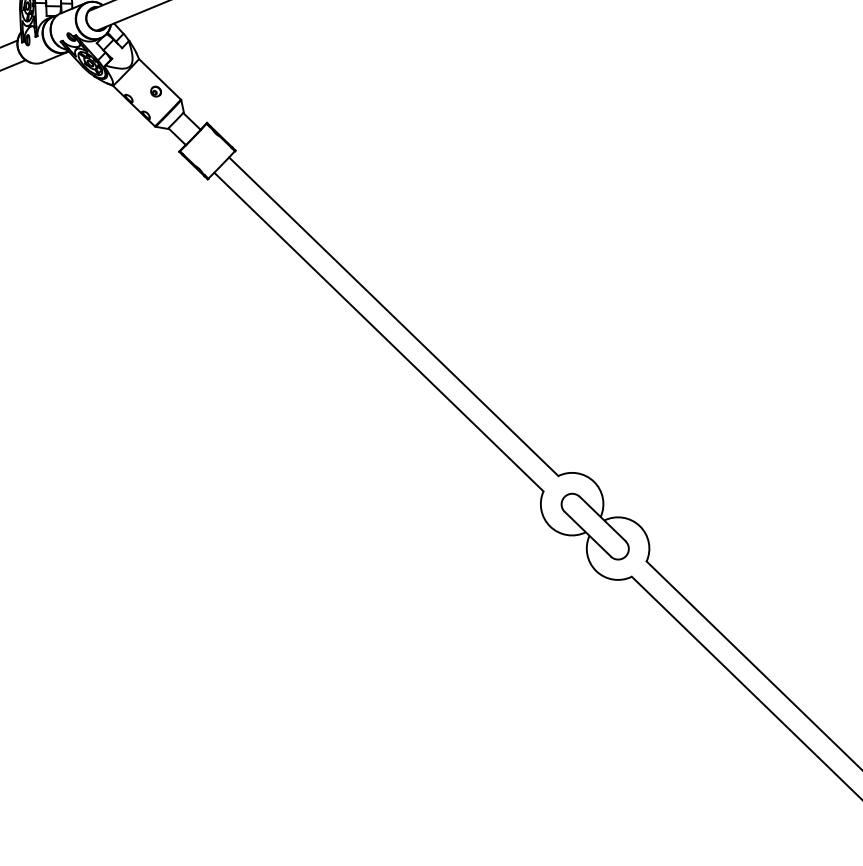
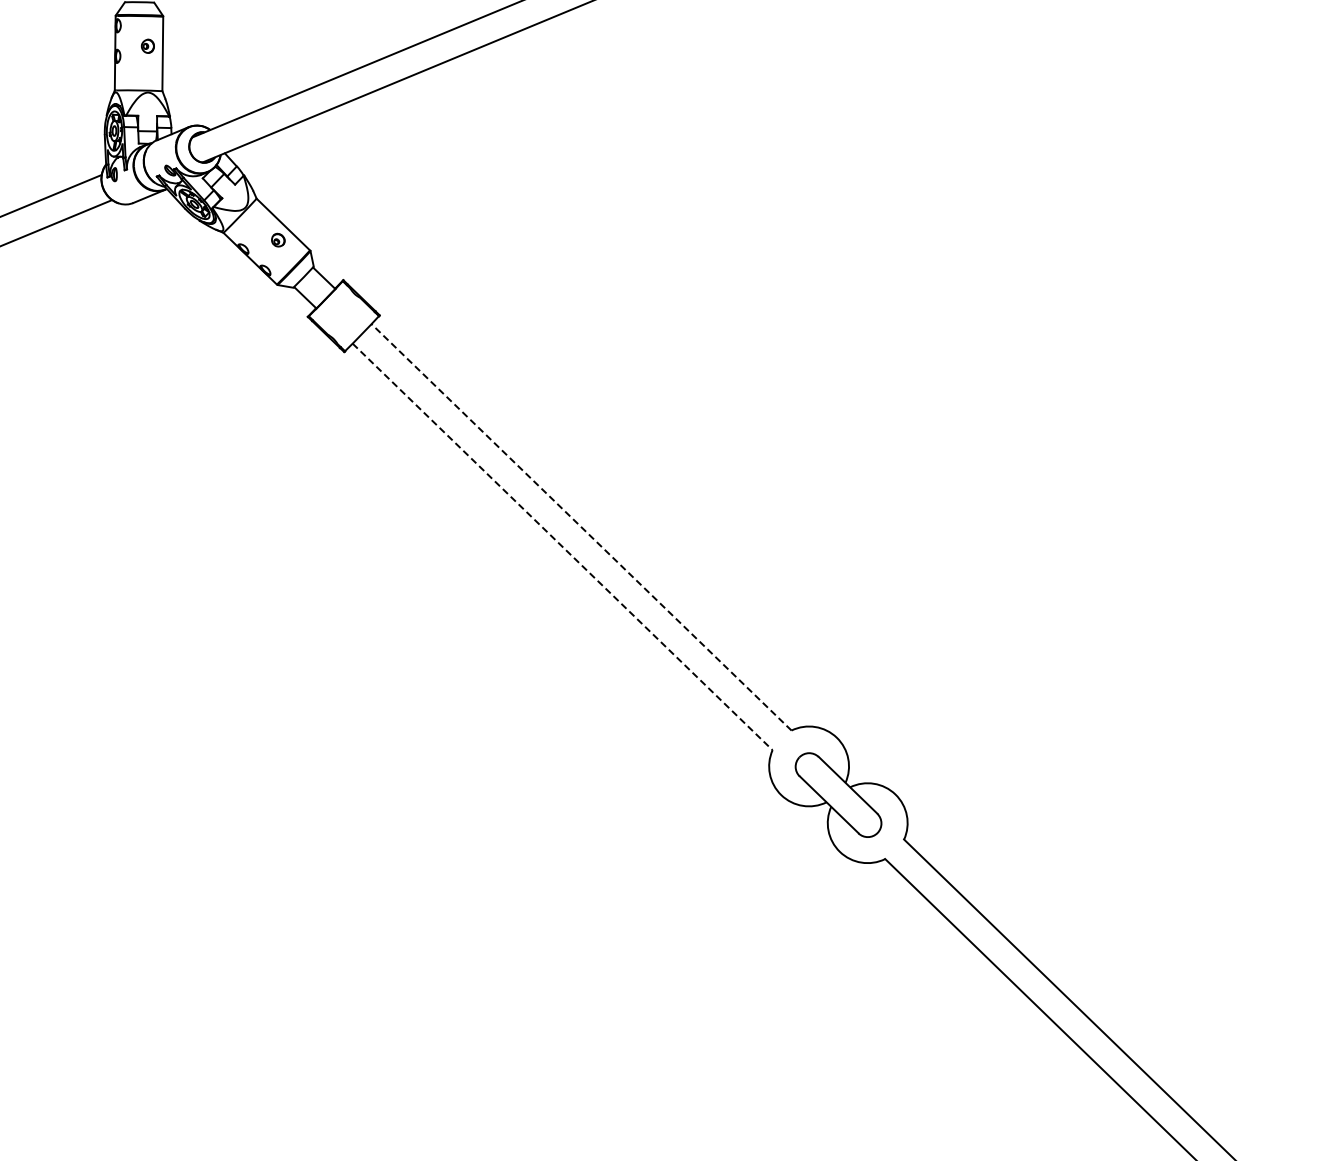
line: (393, 316) -> (581, 527), solid -> dashed
line: (378, 332) -> (562, 547), solid -> dashed

